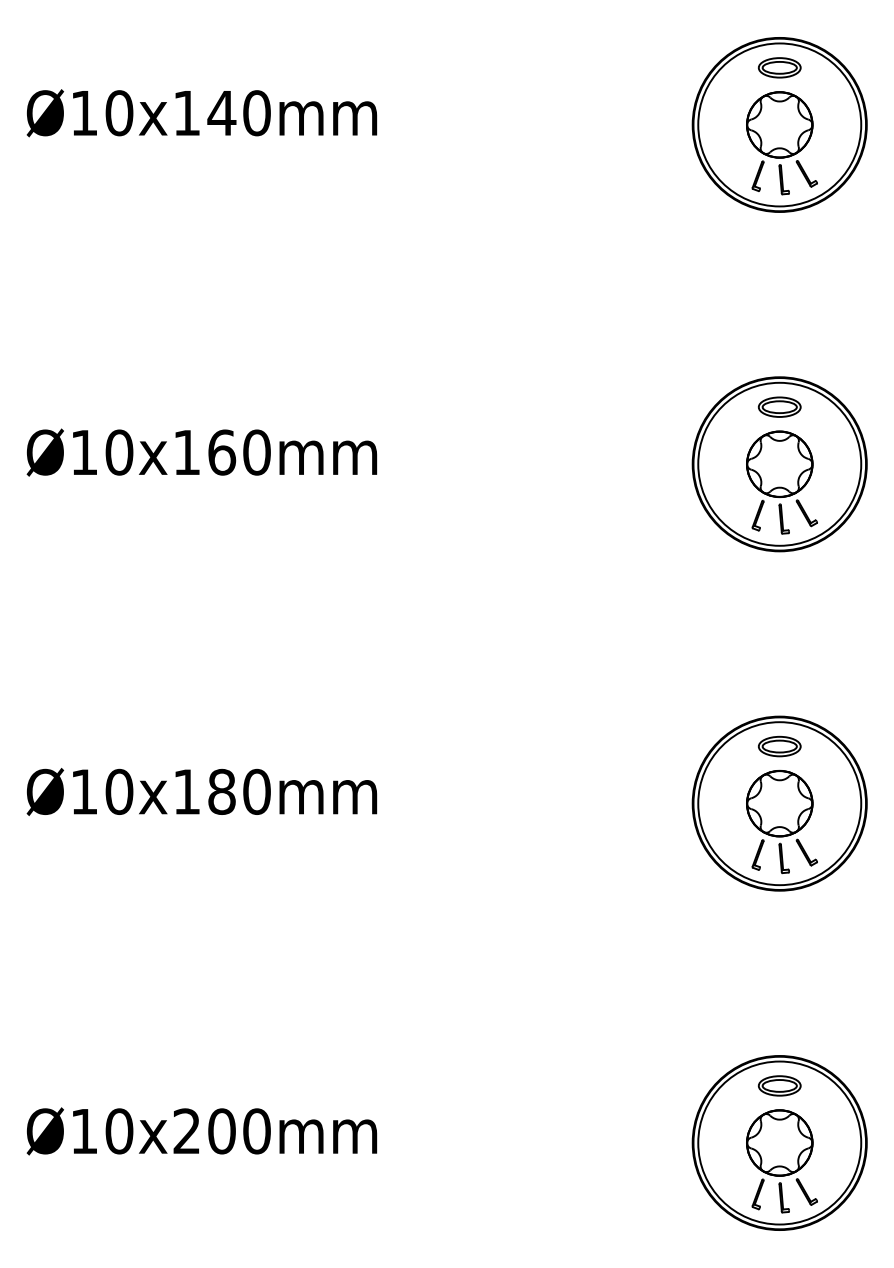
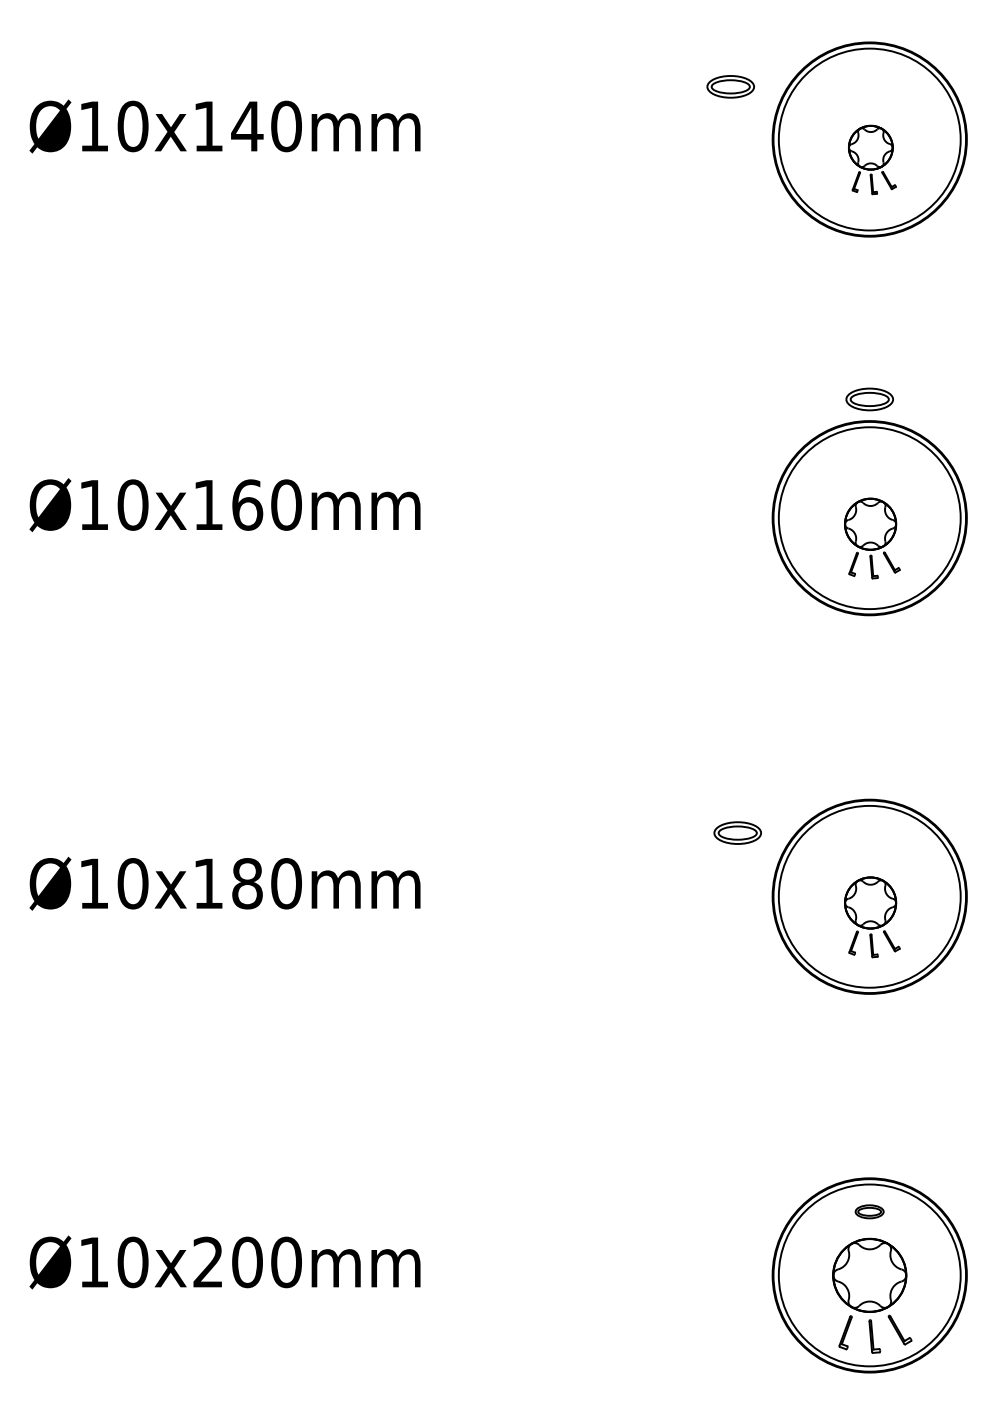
part: (779, 67) -> (730, 86), moved
part: (782, 142) -> (872, 159), size x0.6
part: (779, 407) -> (869, 399), moved
part: (782, 482) -> (872, 538), size x0.7
part: (779, 746) -> (737, 832), moved
part: (782, 822) -> (872, 917), size x0.7
part: (779, 1085) -> (869, 1211), size x0.6

